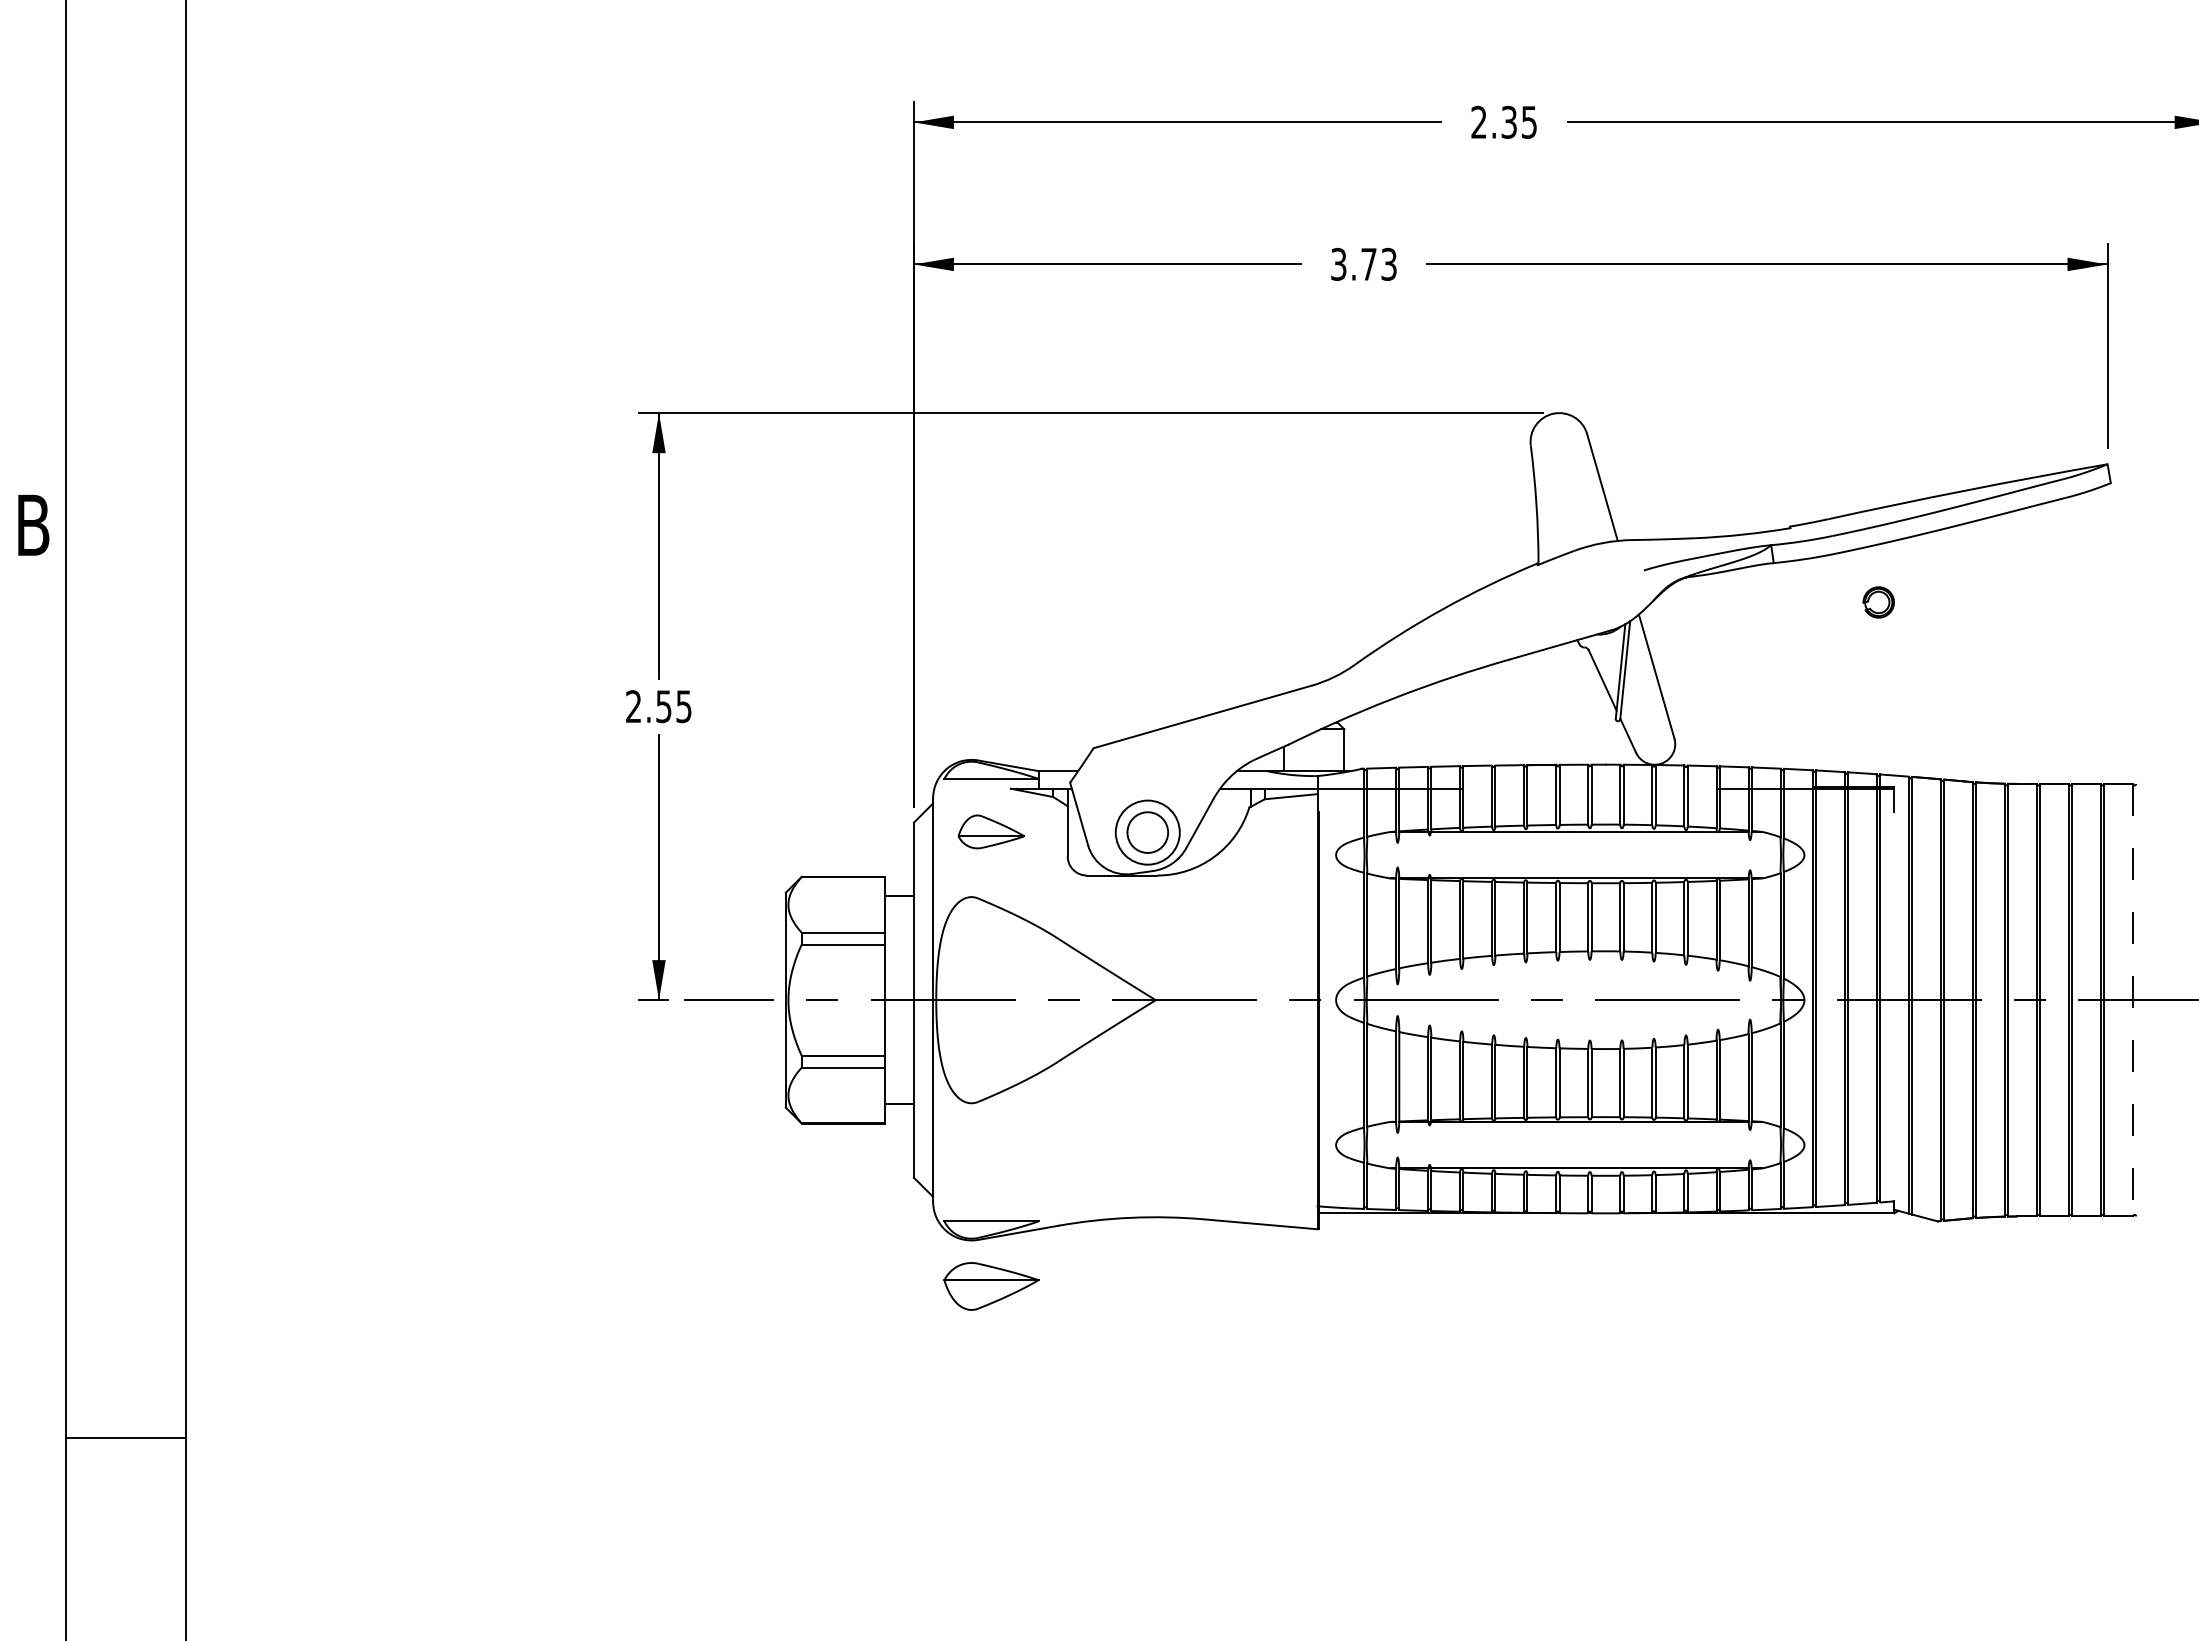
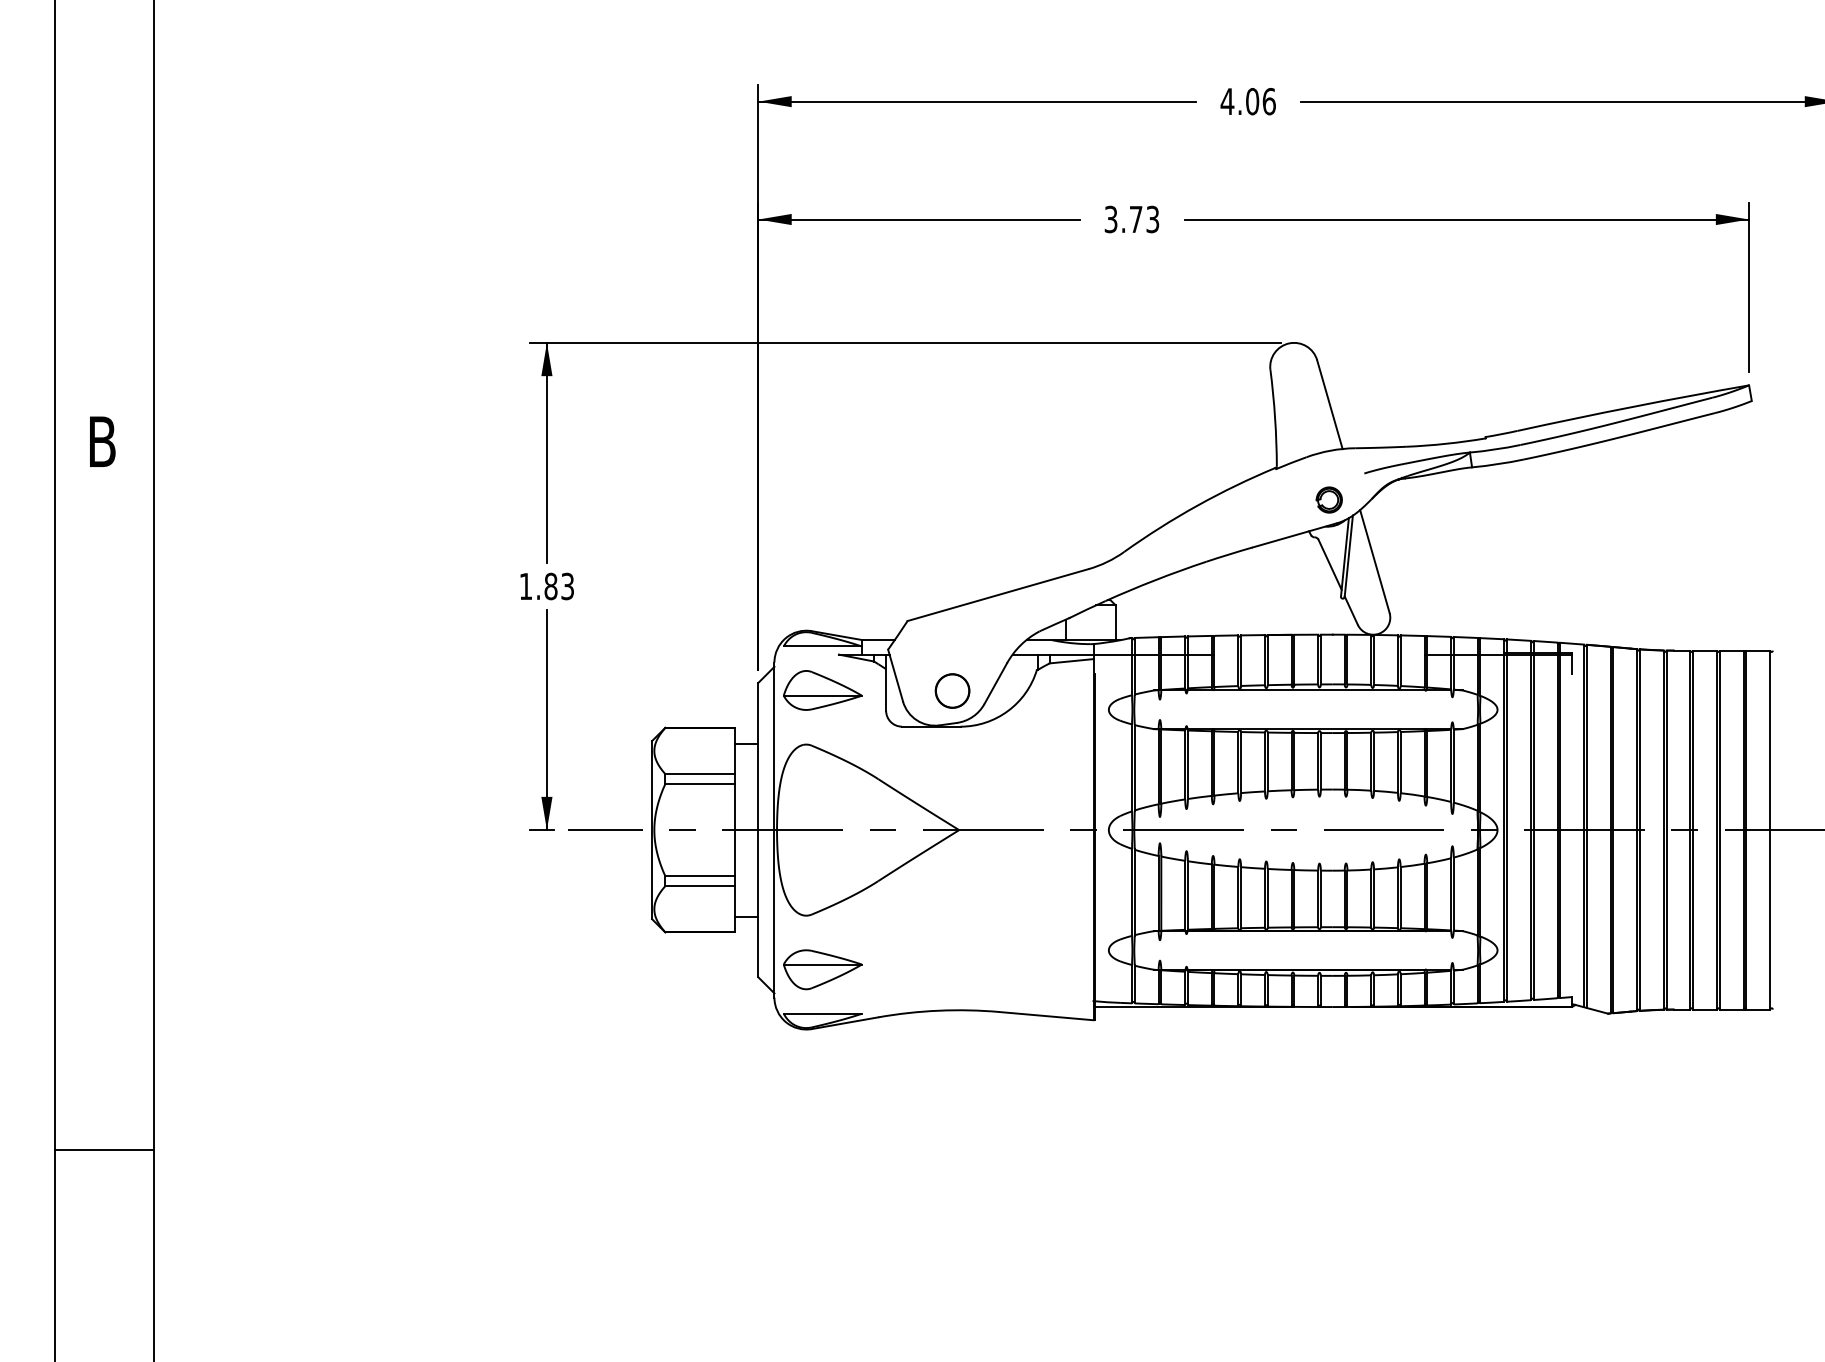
text: (1503, 121) -> (1247, 100), 2.35 -> 4.06
text: (33, 524) -> (102, 441), moved
part: (1878, 602) -> (1329, 500), moved
text: (658, 706) -> (546, 586), 2.55 -> 1.83
part: (991, 831) -> (822, 690), size x1.43
circle: (1147, 832) -> (952, 690), size x0.62
line: (2133, 1000) -> (1770, 830), dashed -> solid
part: (991, 1286) -> (822, 969), moved
line: (125, 1437) -> (104, 1149), moved

